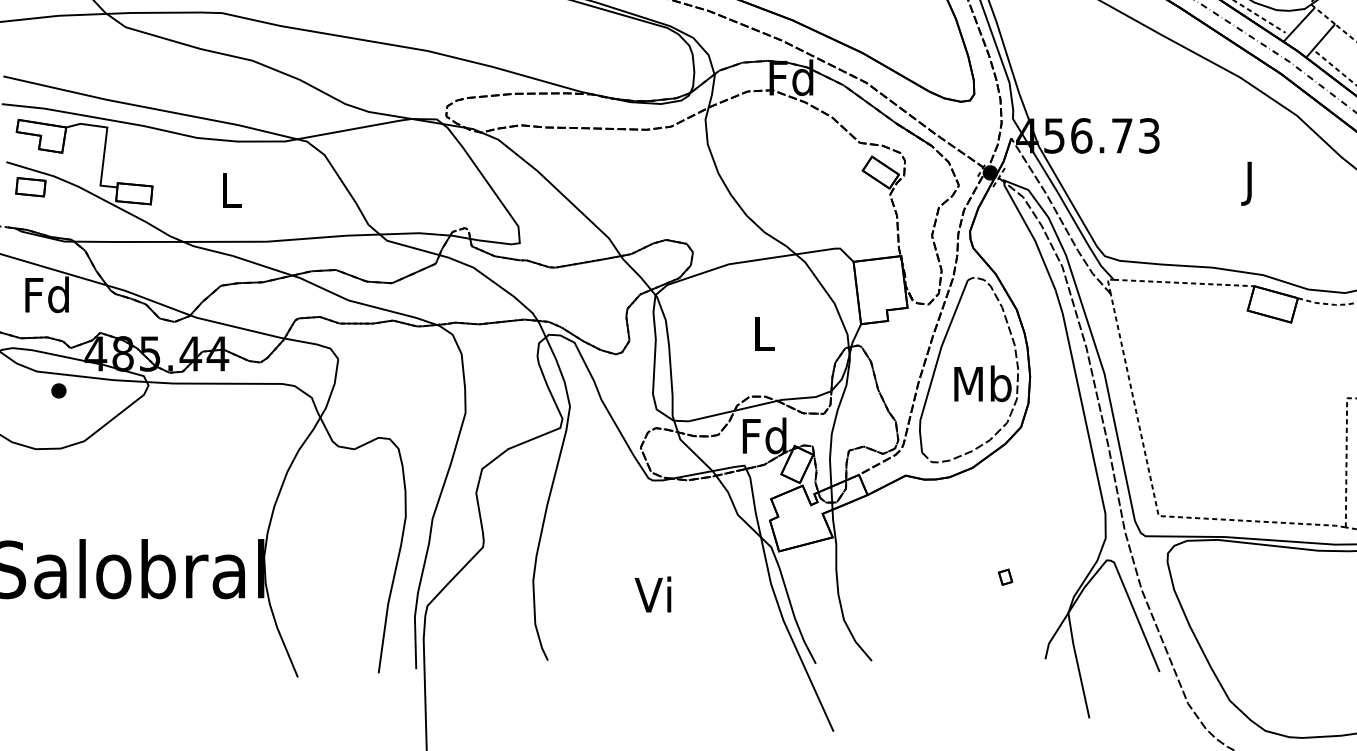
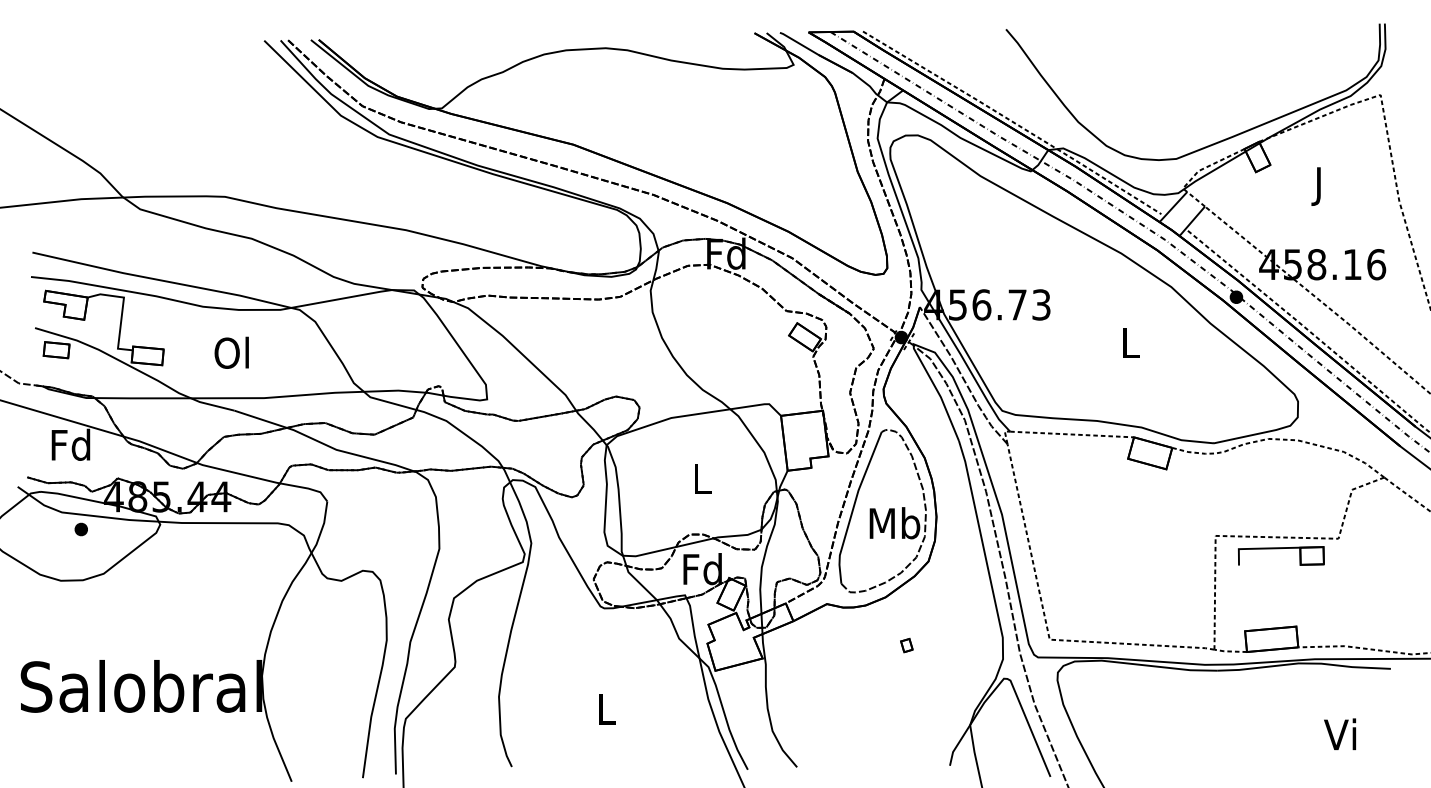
text: (1250, 183) -> (1130, 346), J -> L
text: (229, 189) -> (231, 352), L -> Ol
part: (1005, 577) -> (906, 645), moved
text: (653, 594) -> (604, 708), Vi -> L

